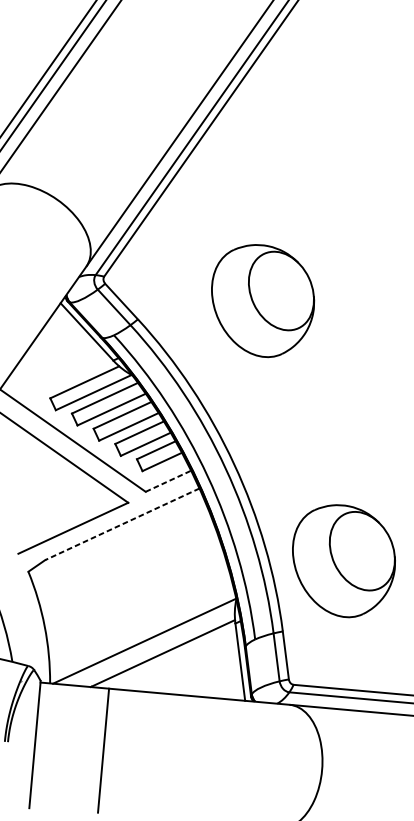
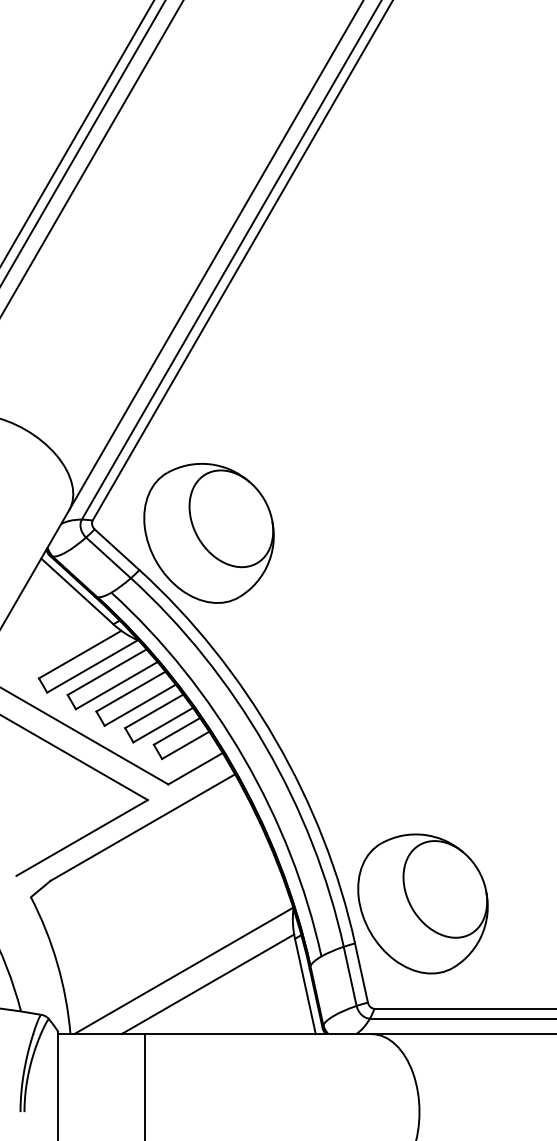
part: (262, 301) -> (208, 533), moved
line: (169, 481) -> (196, 768), dashed -> solid
line: (122, 524) -> (142, 827), dashed -> solid
part: (343, 560) -> (422, 903), moved

